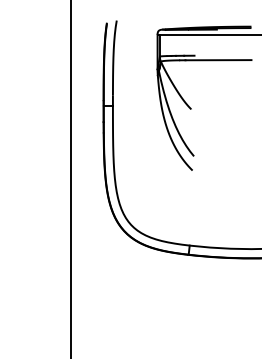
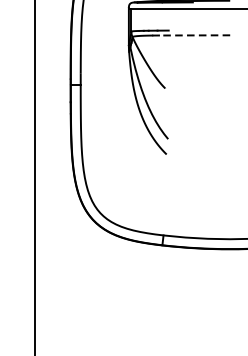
line: (218, 60) -> (194, 35), solid -> dashed

